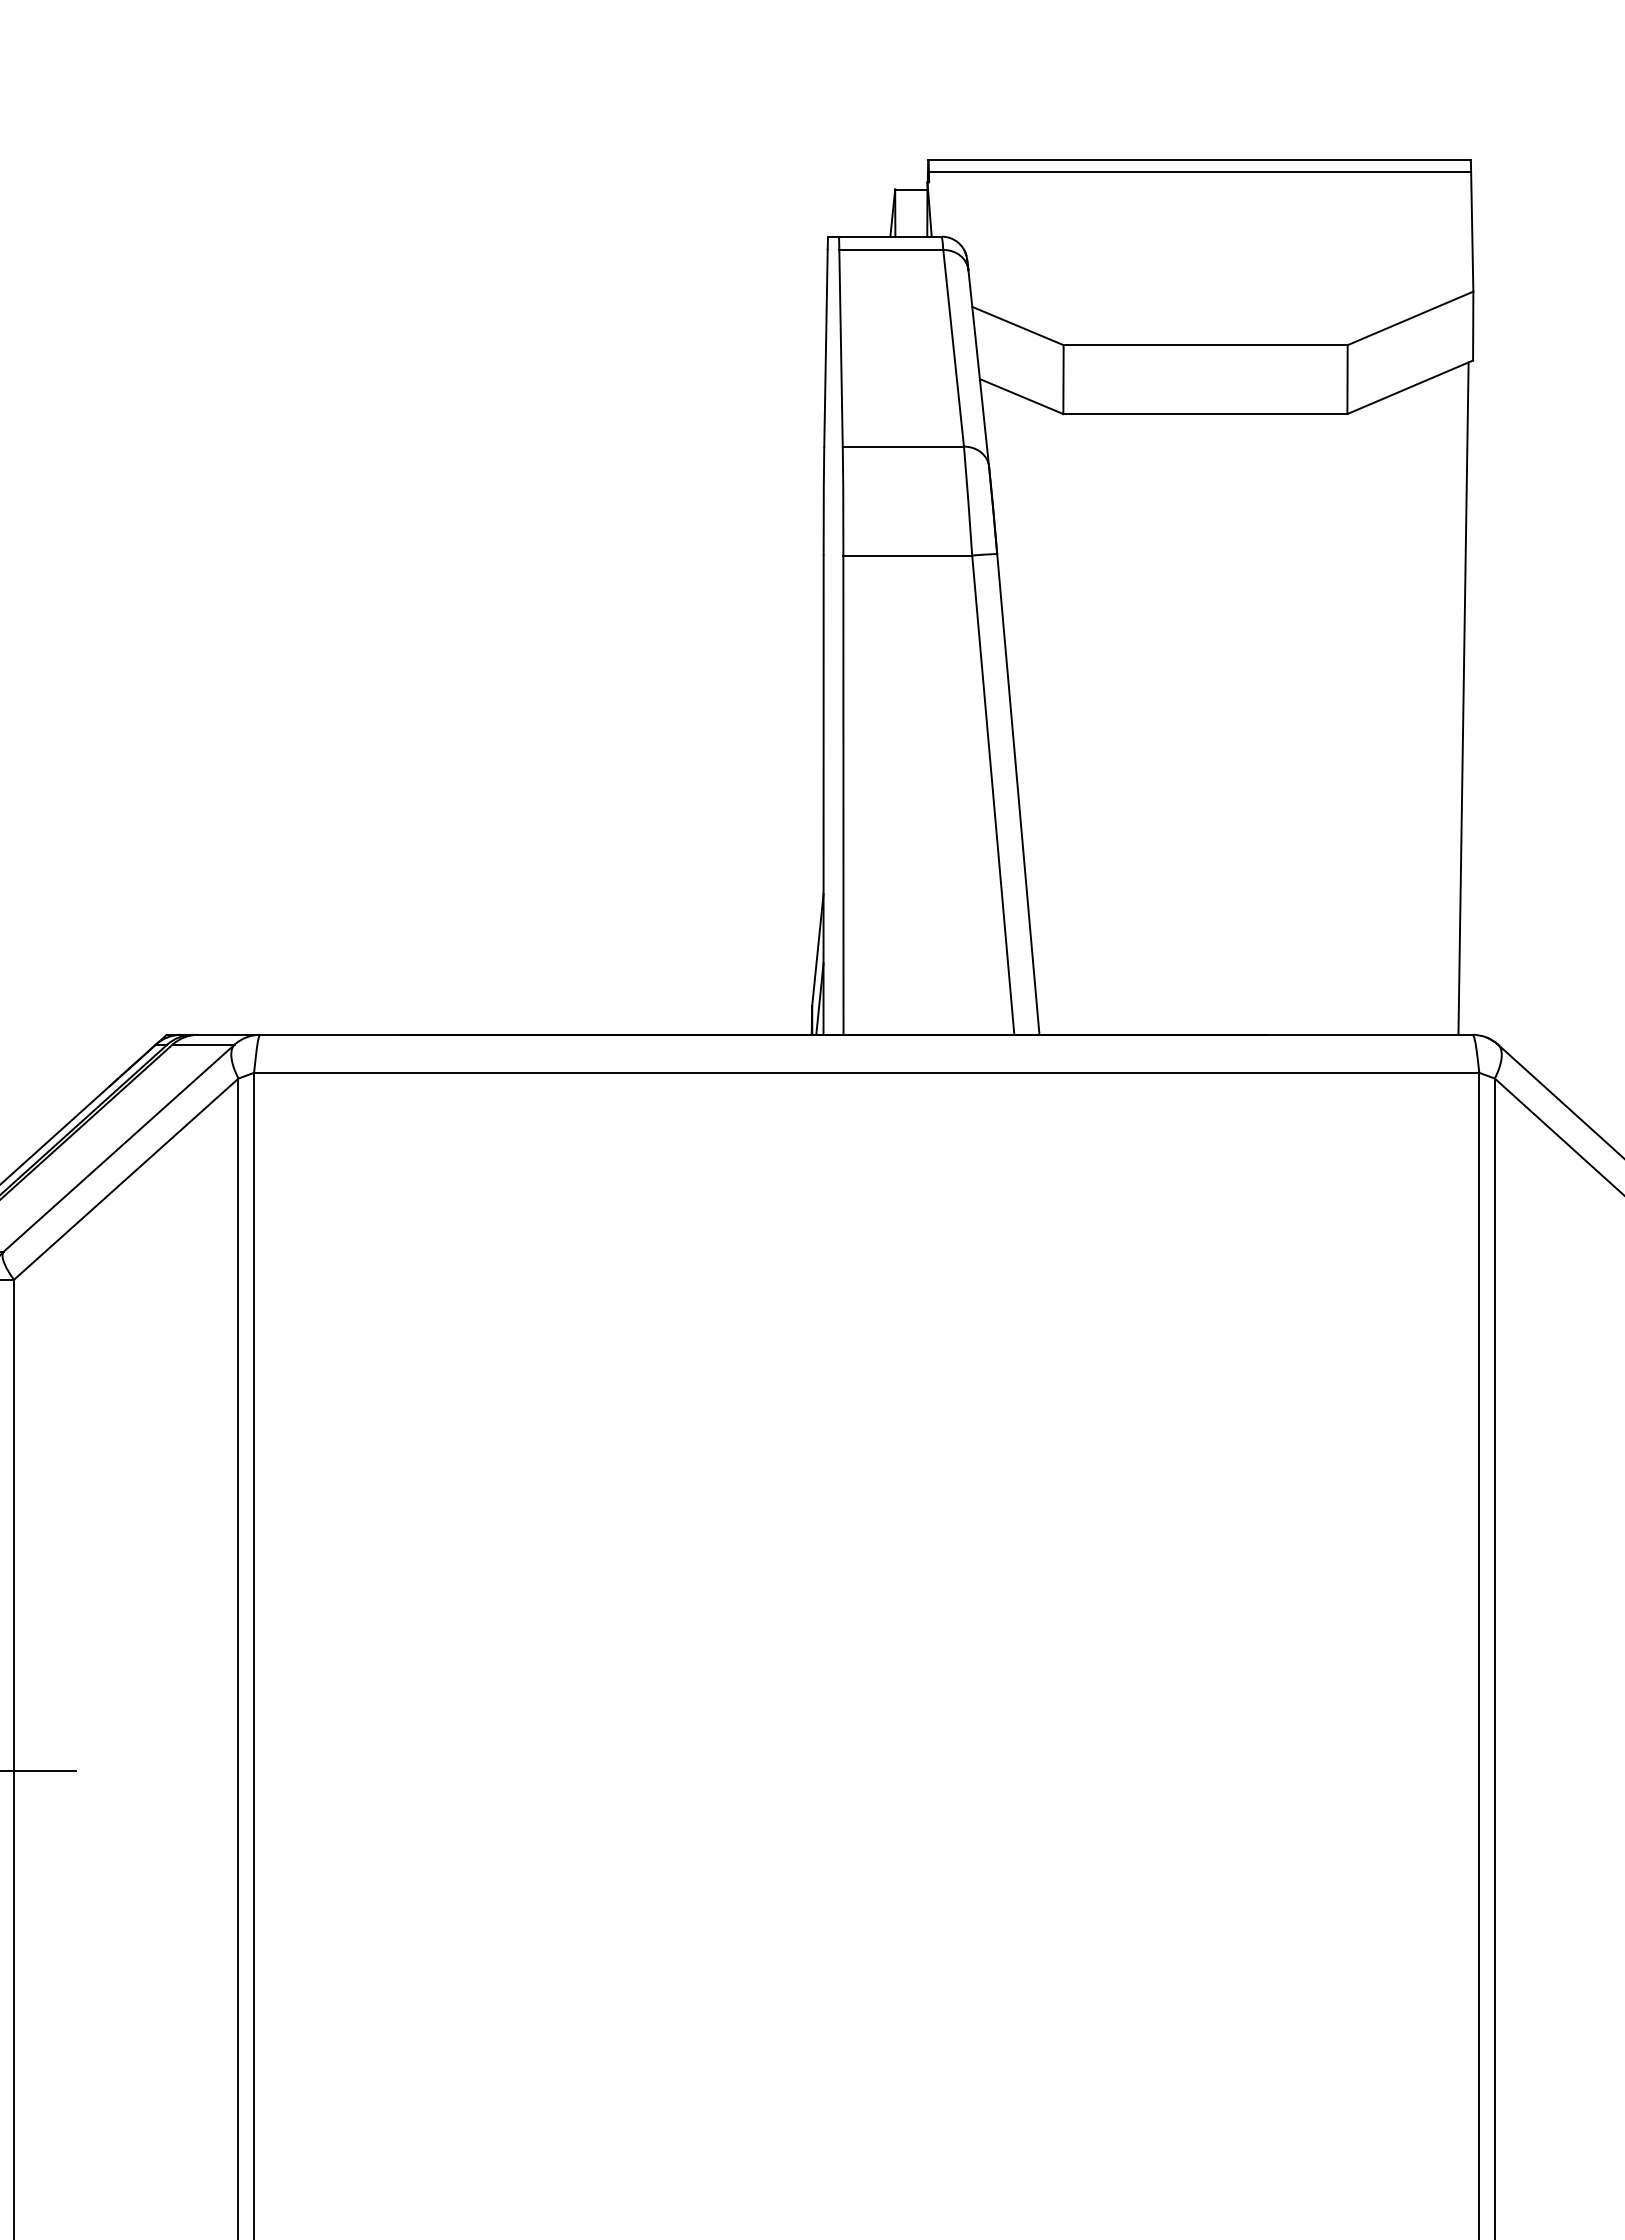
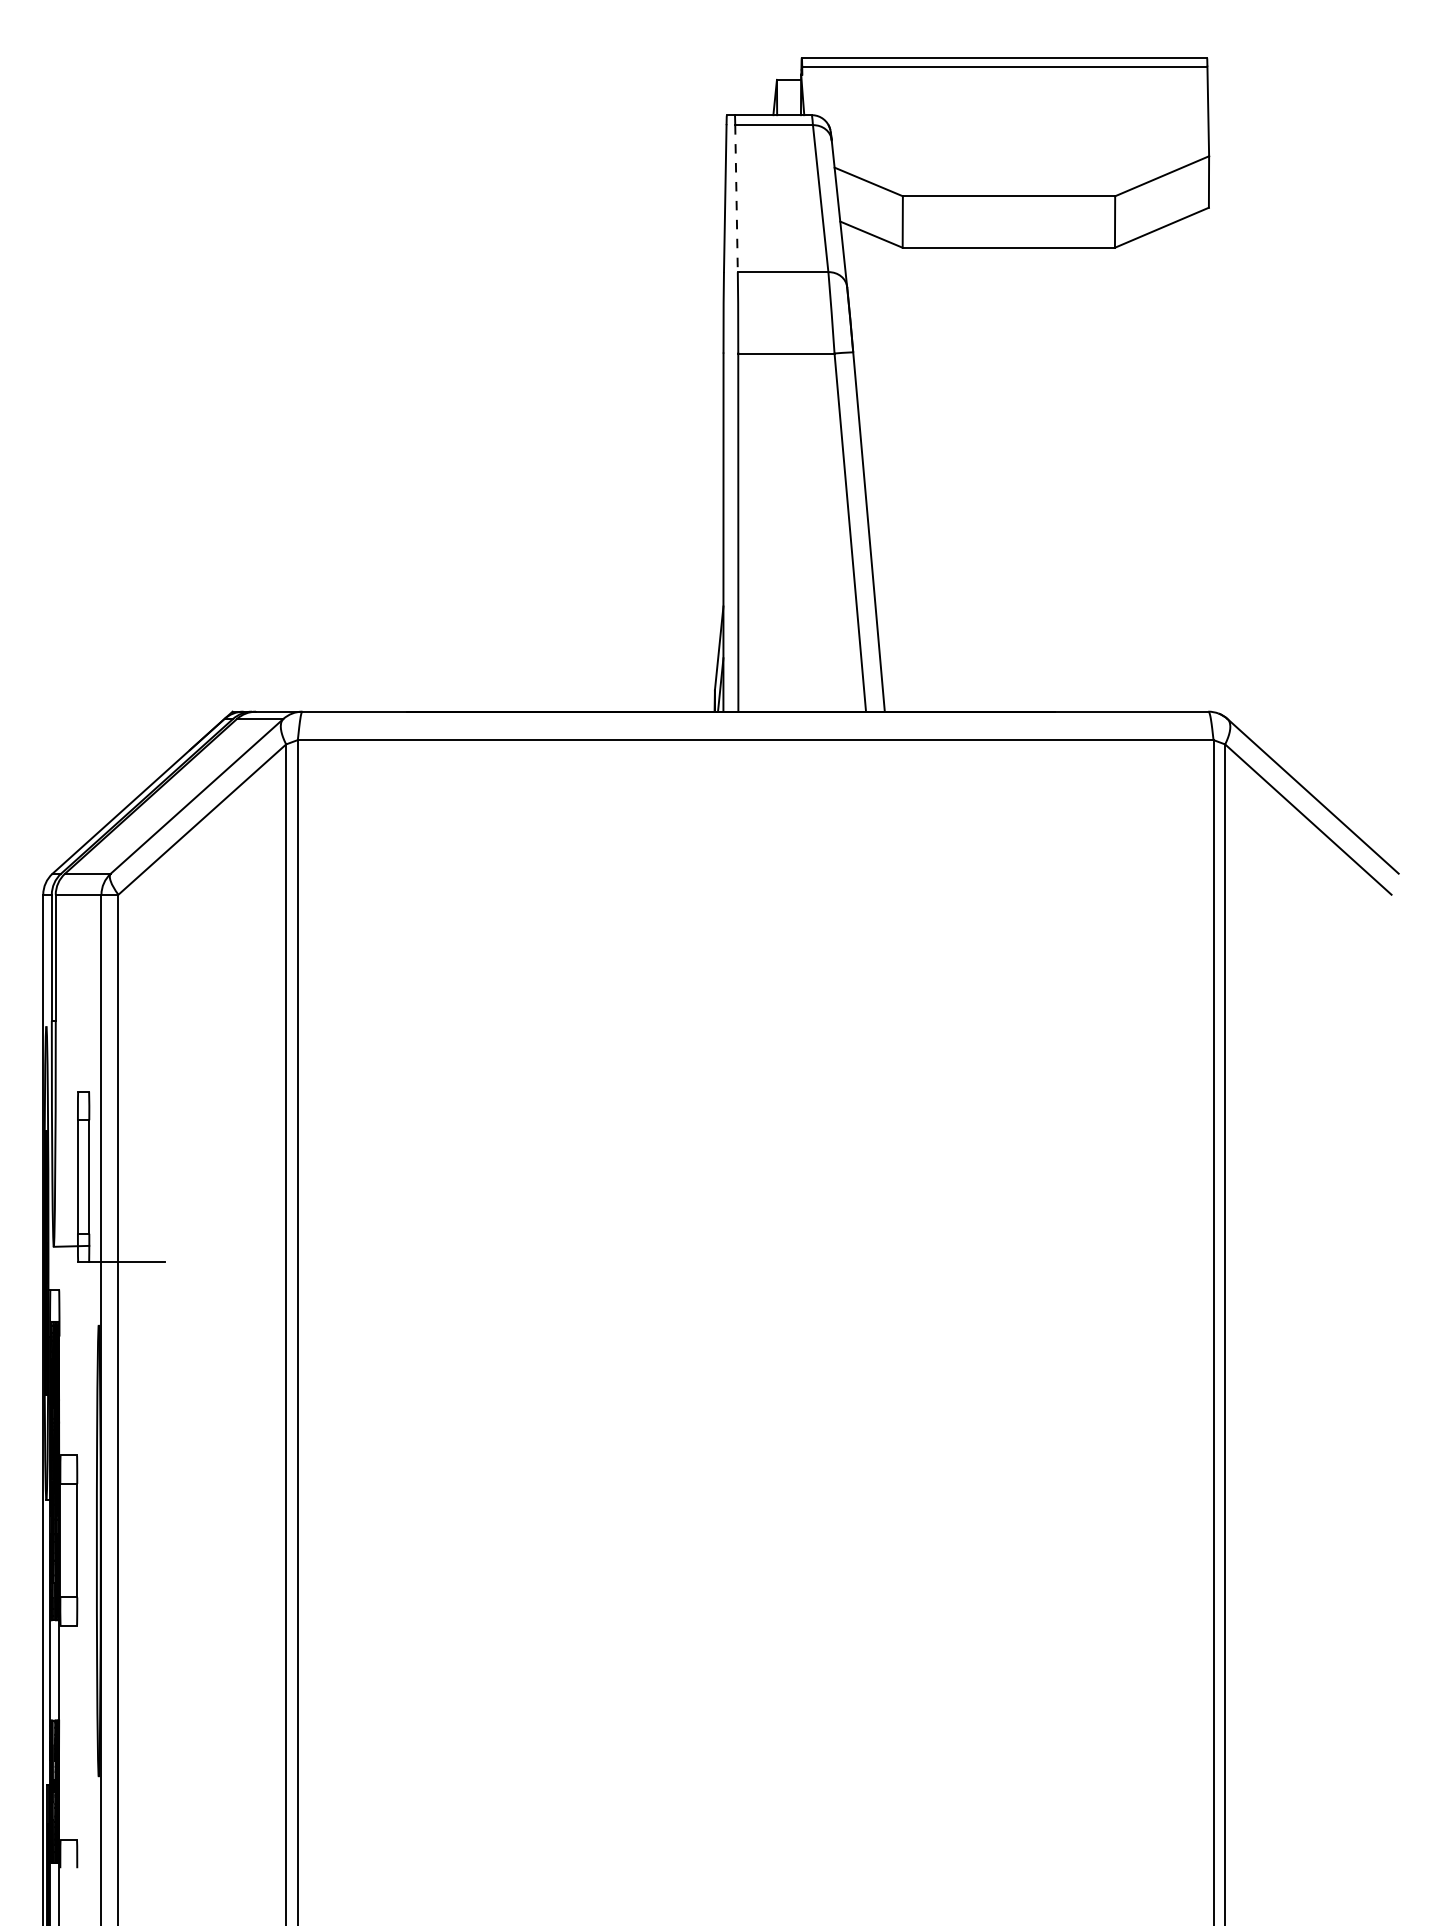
line: (841, 348) -> (736, 198), solid -> dashed
line: (1463, 698) -> (1201, 460), removed

